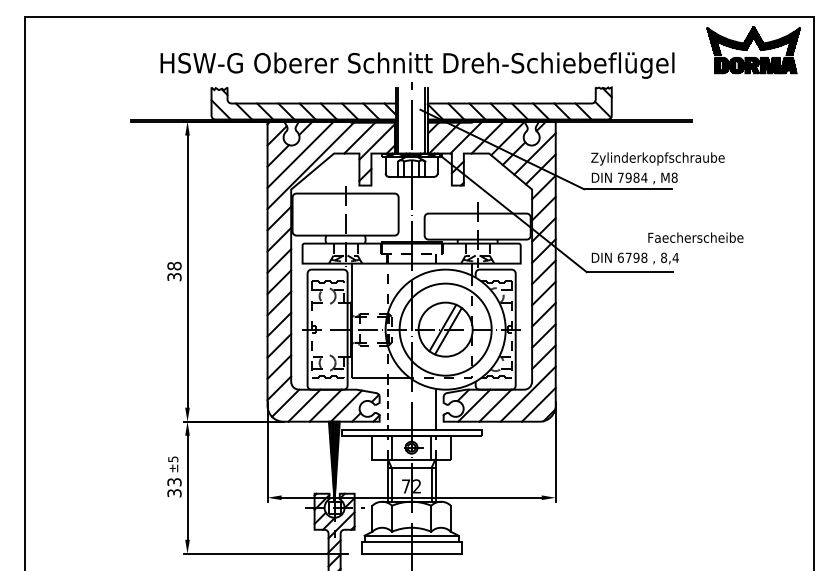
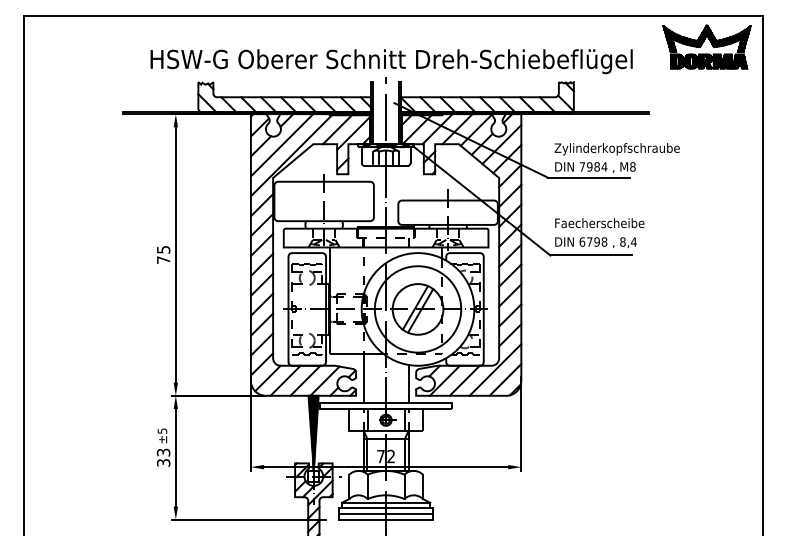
text: (695, 238) -> (599, 223), moved
text: (174, 271) -> (163, 254), 38 -> 75
line: (387, 404) -> (363, 379), dashed -> solid
line: (412, 548) -> (386, 514), added

